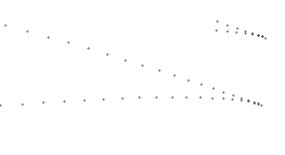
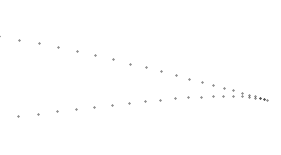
part: (240, 30) -> (245, 35), removed

